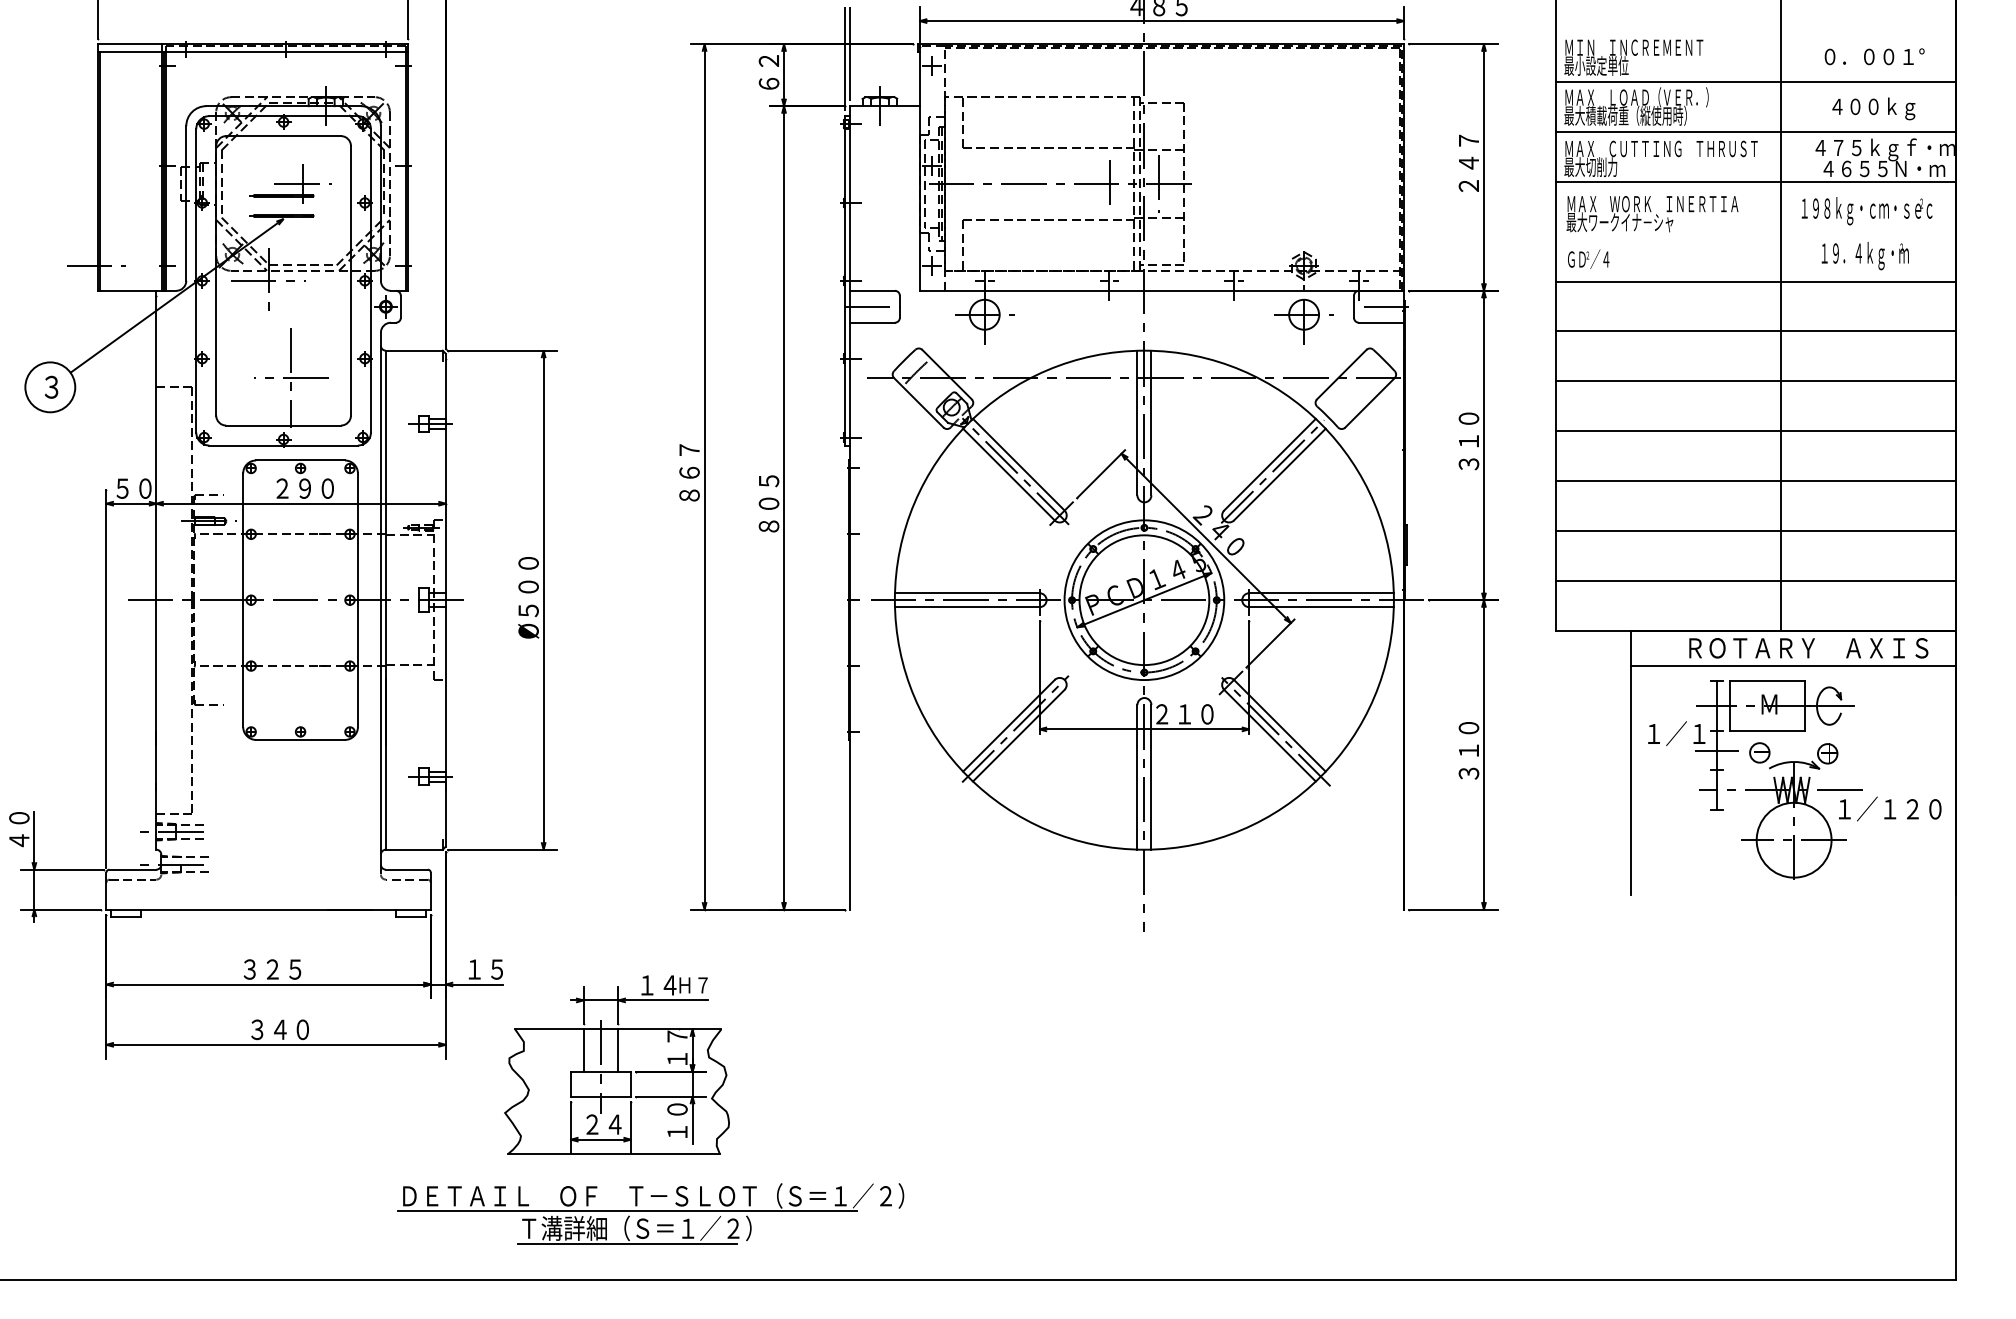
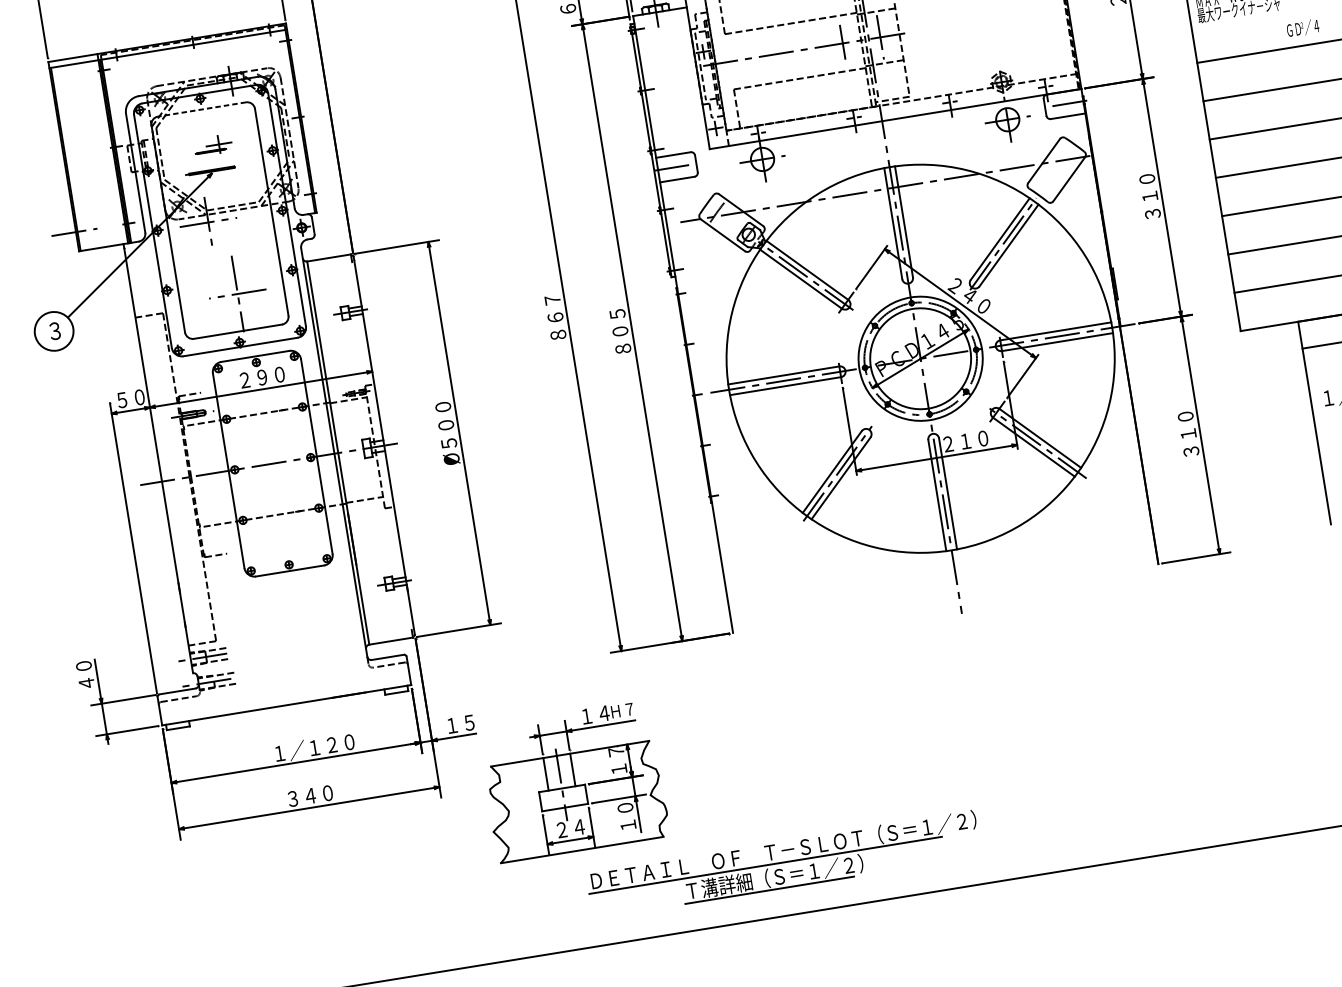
line: (283, 136) -> (201, 109), solid -> dashed
part: (290, 183) -> (213, 145), size x0.6
text: (1588, 258) -> (1302, 27), moved
text: (294, 968) -> (313, 747), ３２５ -> １／１２０
part: (650, 1213) -> (783, 864), moved

